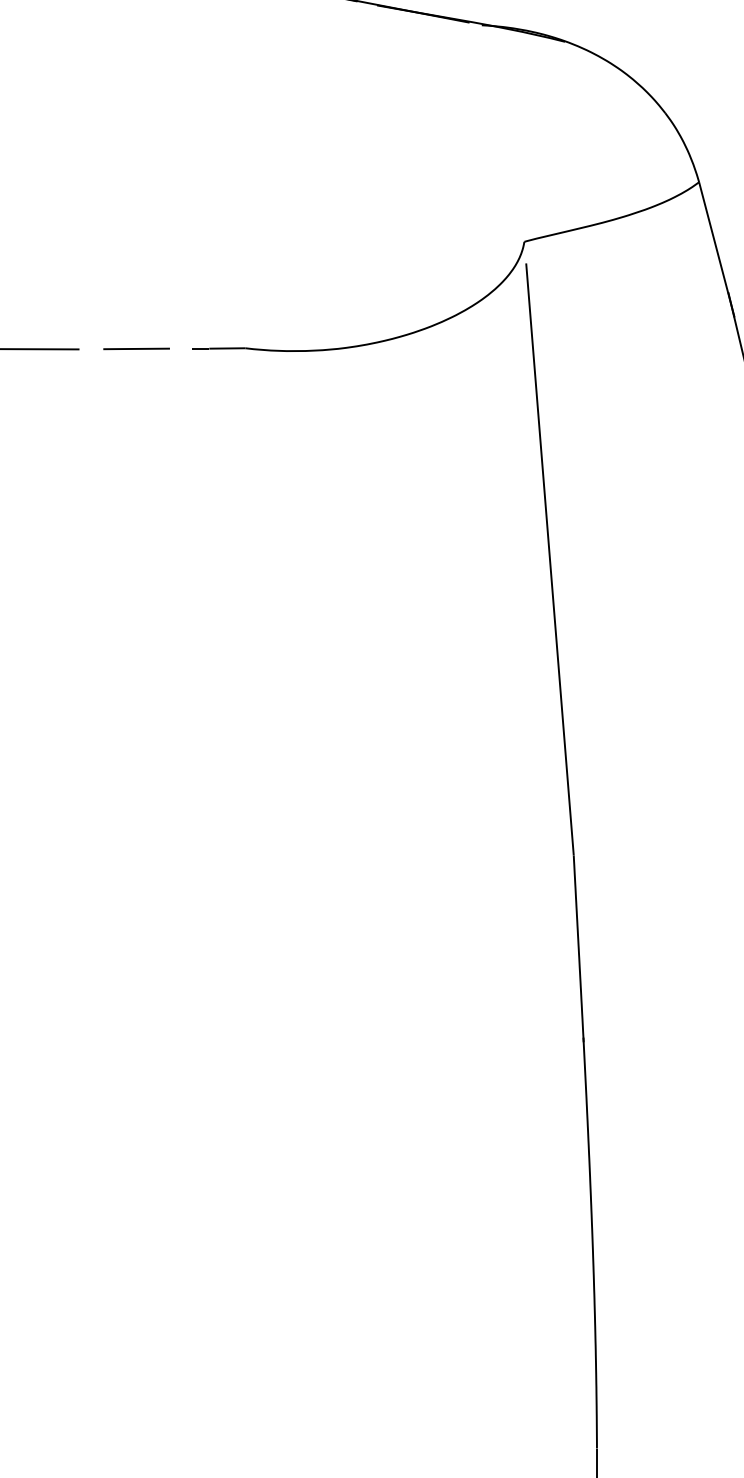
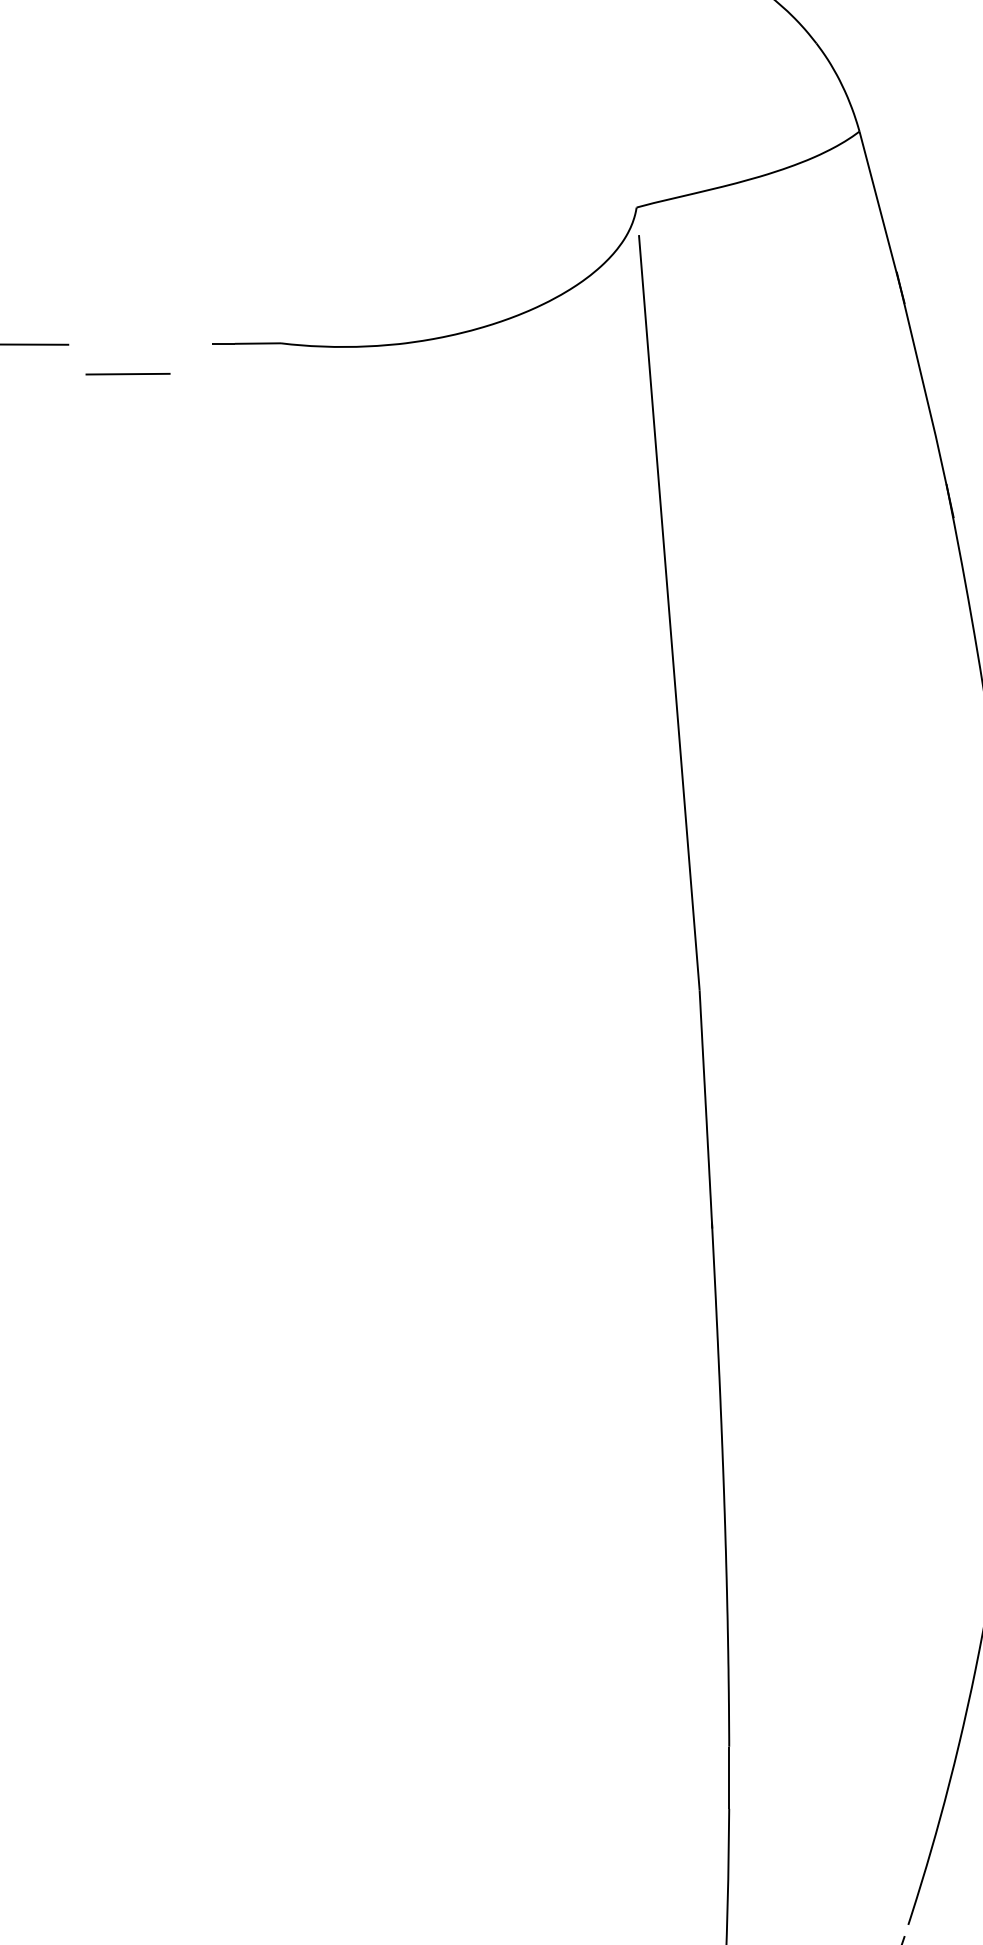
line: (136, 349) -> (127, 374), moved

